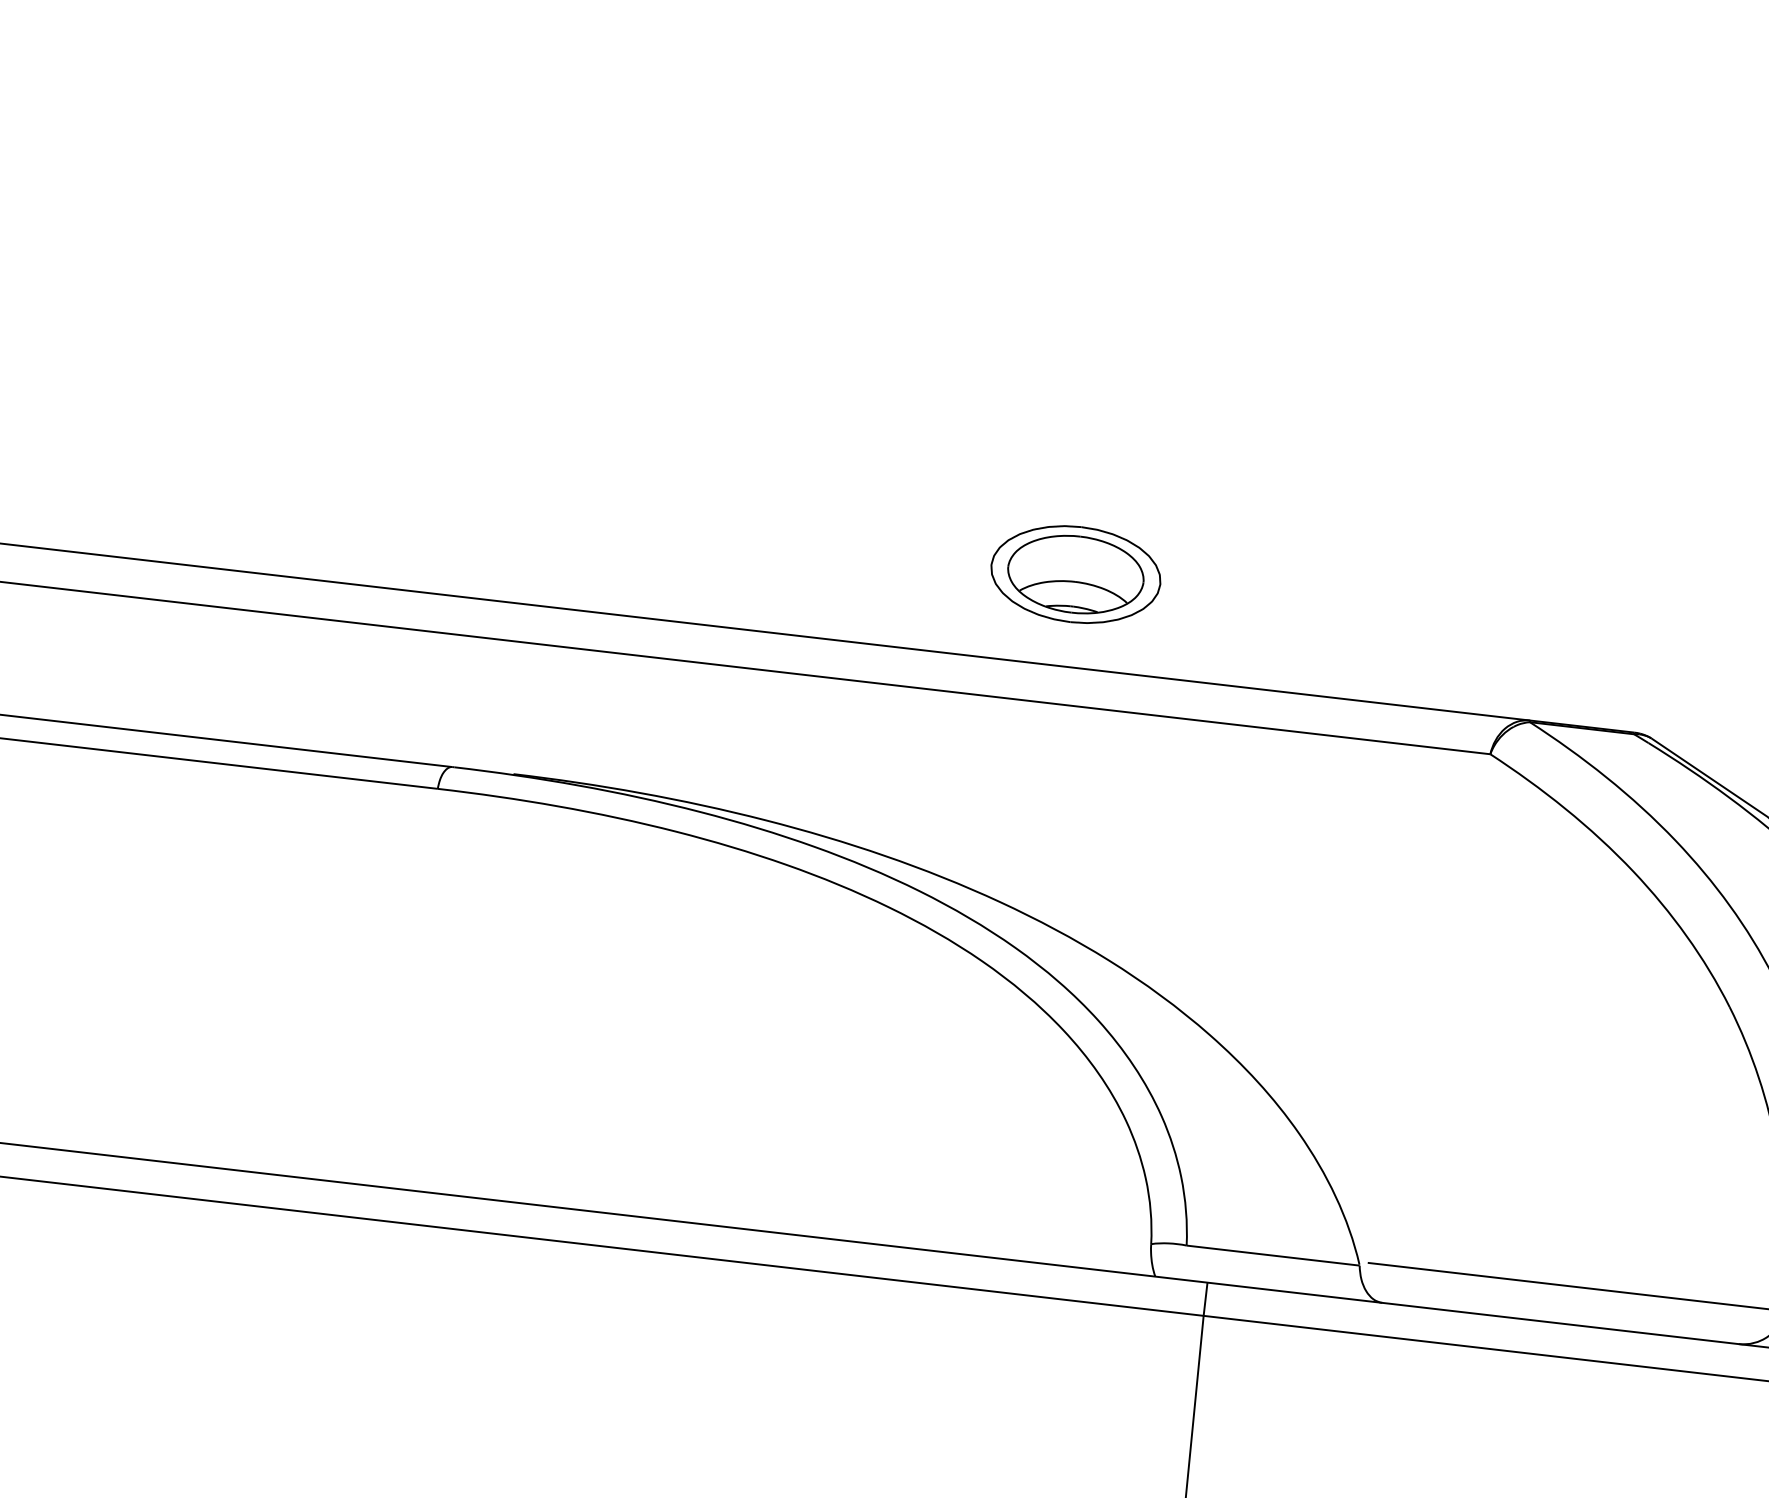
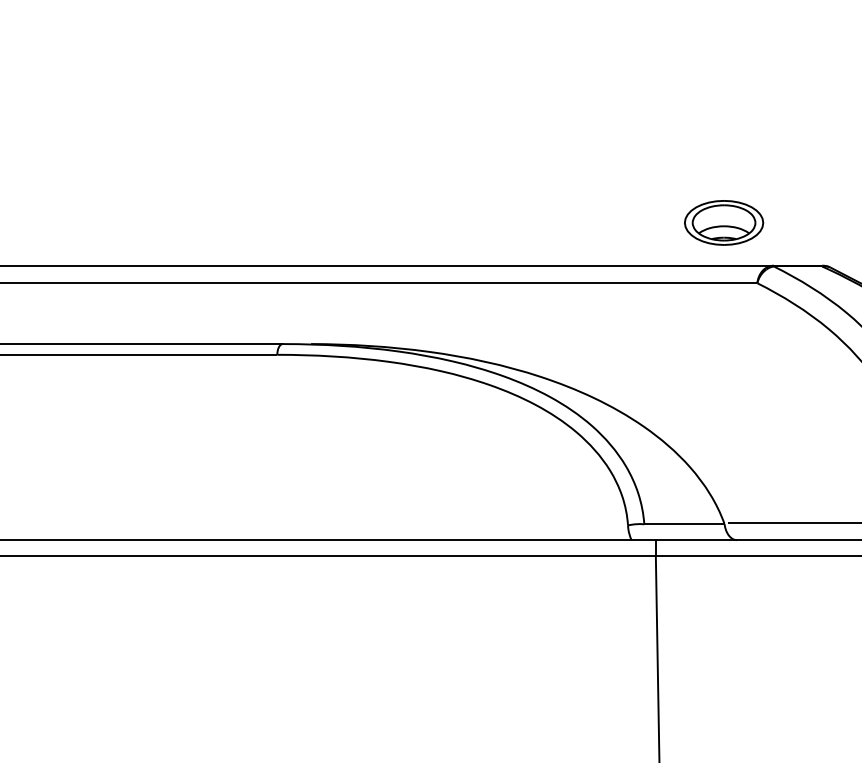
part: (1076, 573) -> (724, 222), moved

